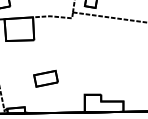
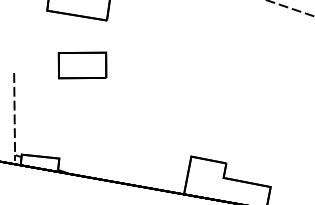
part: (45, 78) -> (81, 64), moved

